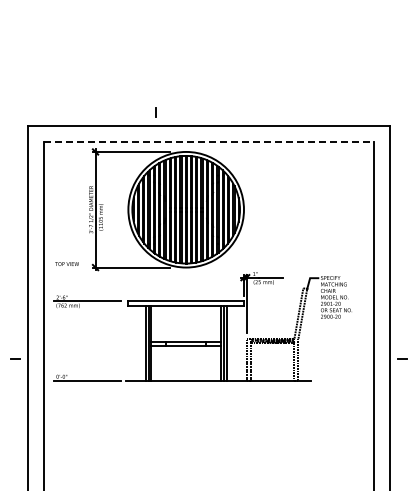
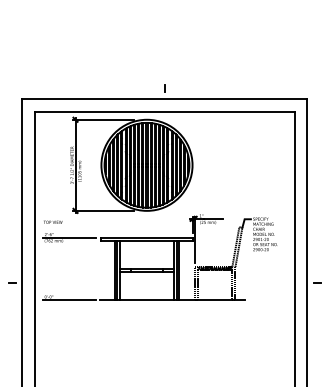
line: (155, 112) -> (164, 88), moved
line: (208, 141) -> (164, 111), dashed -> solid
text: (66, 263) -> (52, 221), moved

